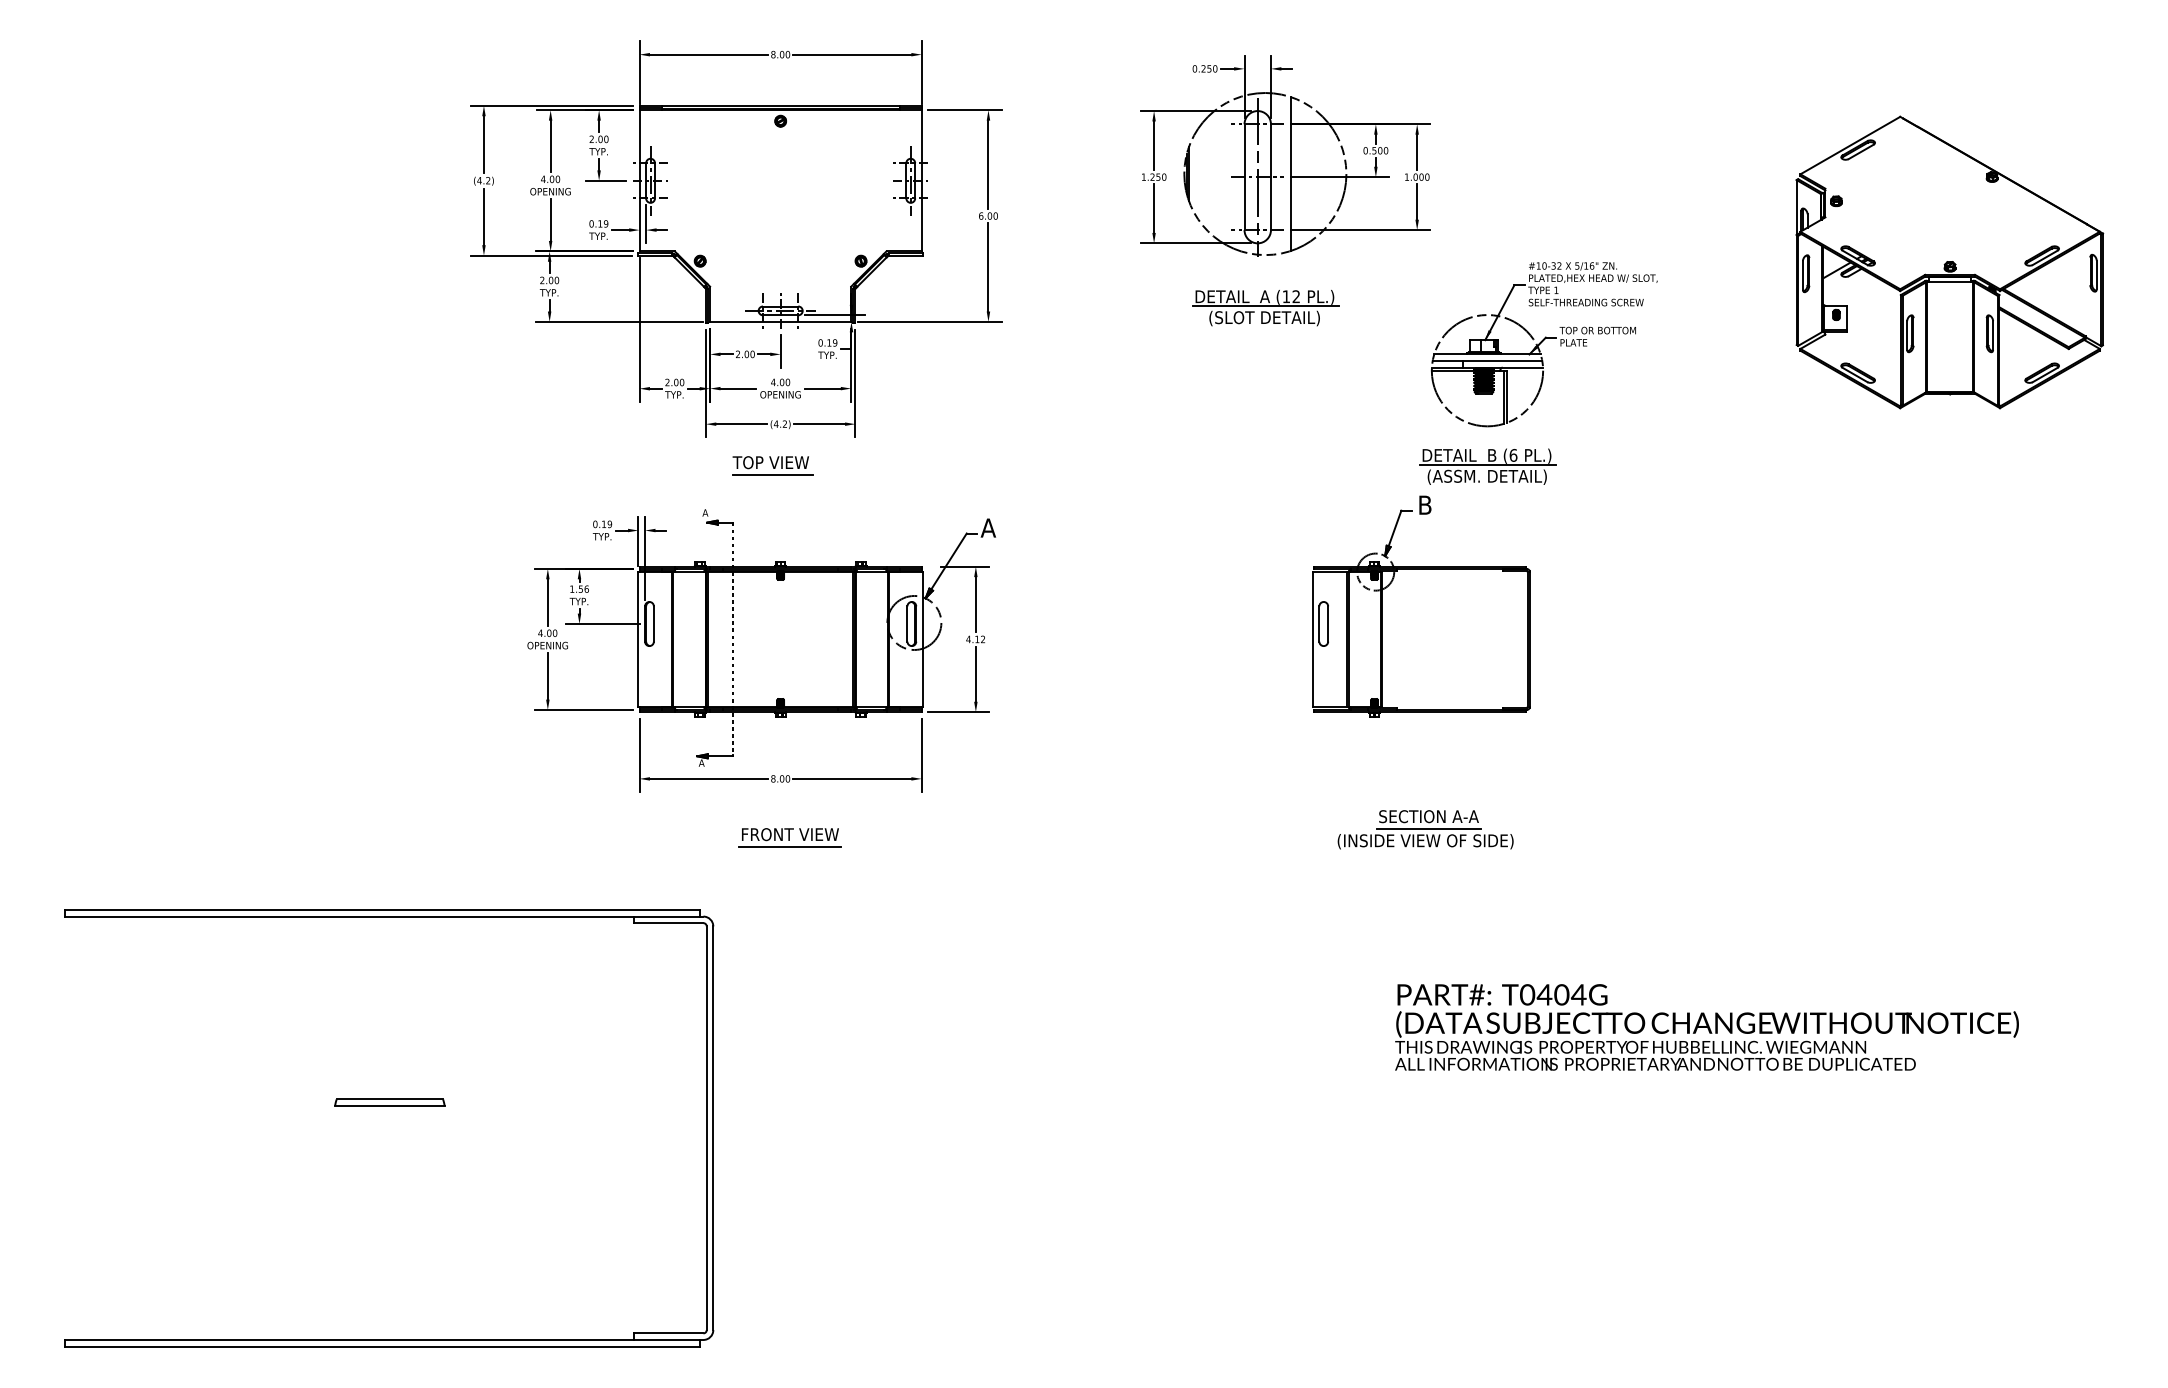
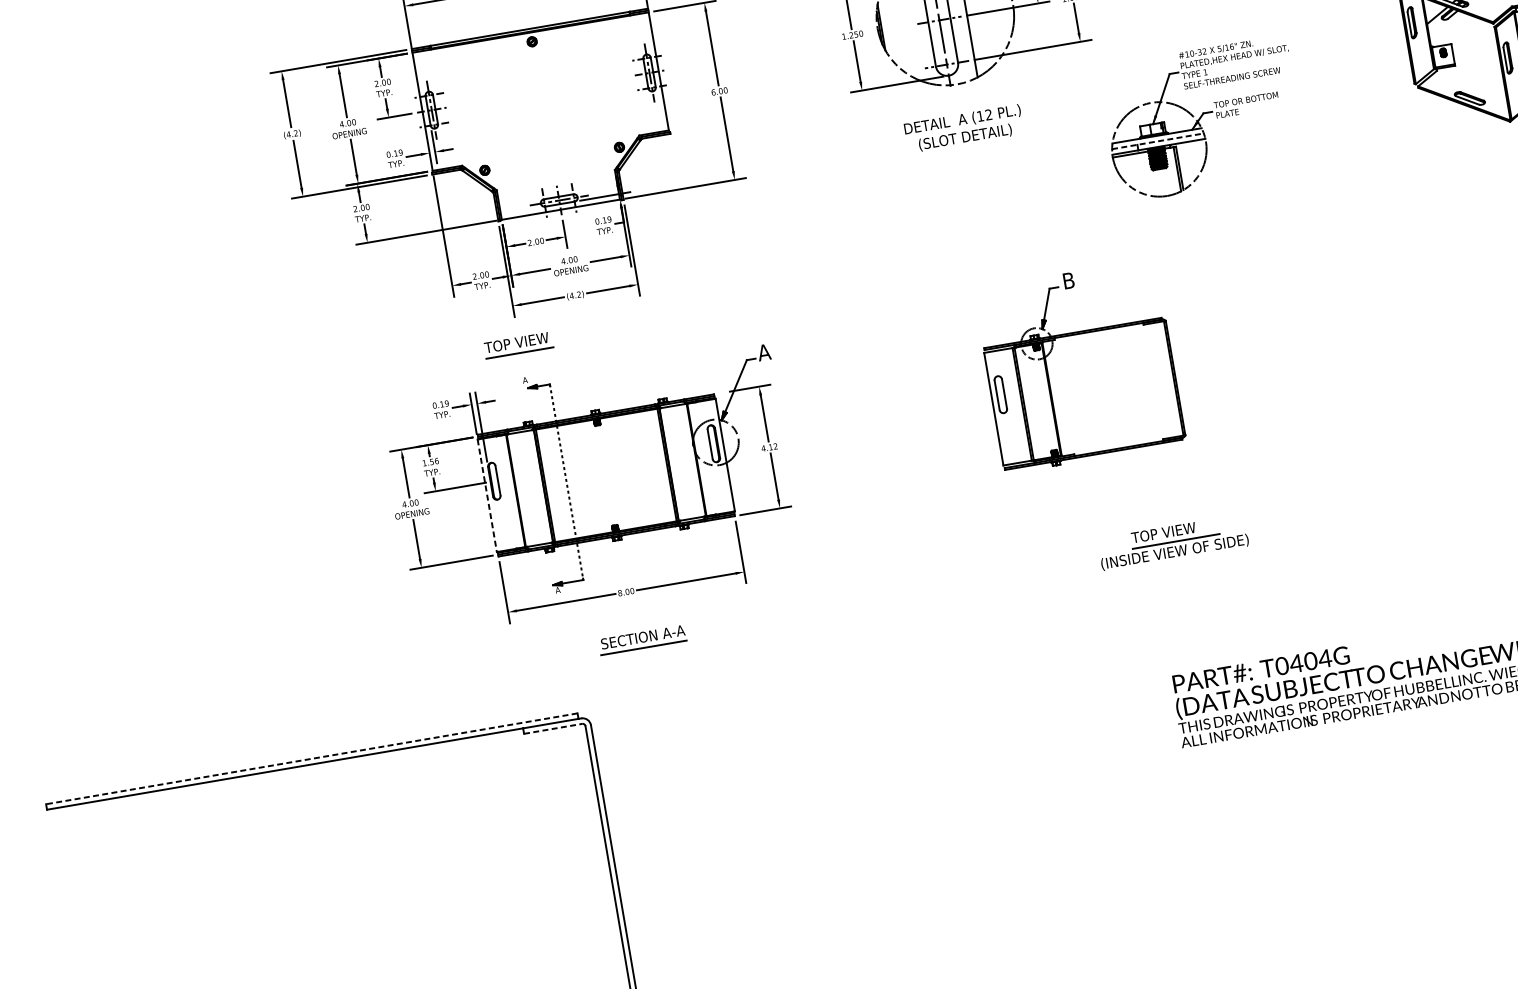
line: (1265, 306) -> (964, 127), removed
line: (1487, 361) -> (1158, 141), solid -> dashed
part: (772, 465) -> (518, 344), moved
part: (1487, 466) -> (1173, 229), removed
part: (1421, 606) -> (1080, 366), moved
line: (638, 639) -> (487, 495), solid -> dashed
text: (1428, 816) -> (1173, 530), SECTION A-A -> TOP VIEW
text: (791, 834) -> (643, 637), FRONT VIEW -> SECTION A-A
line: (382, 910) -> (311, 759), solid -> dashed
line: (668, 923) -> (553, 729), solid -> dashed
part: (389, 1102) -> (345, 918), removed

